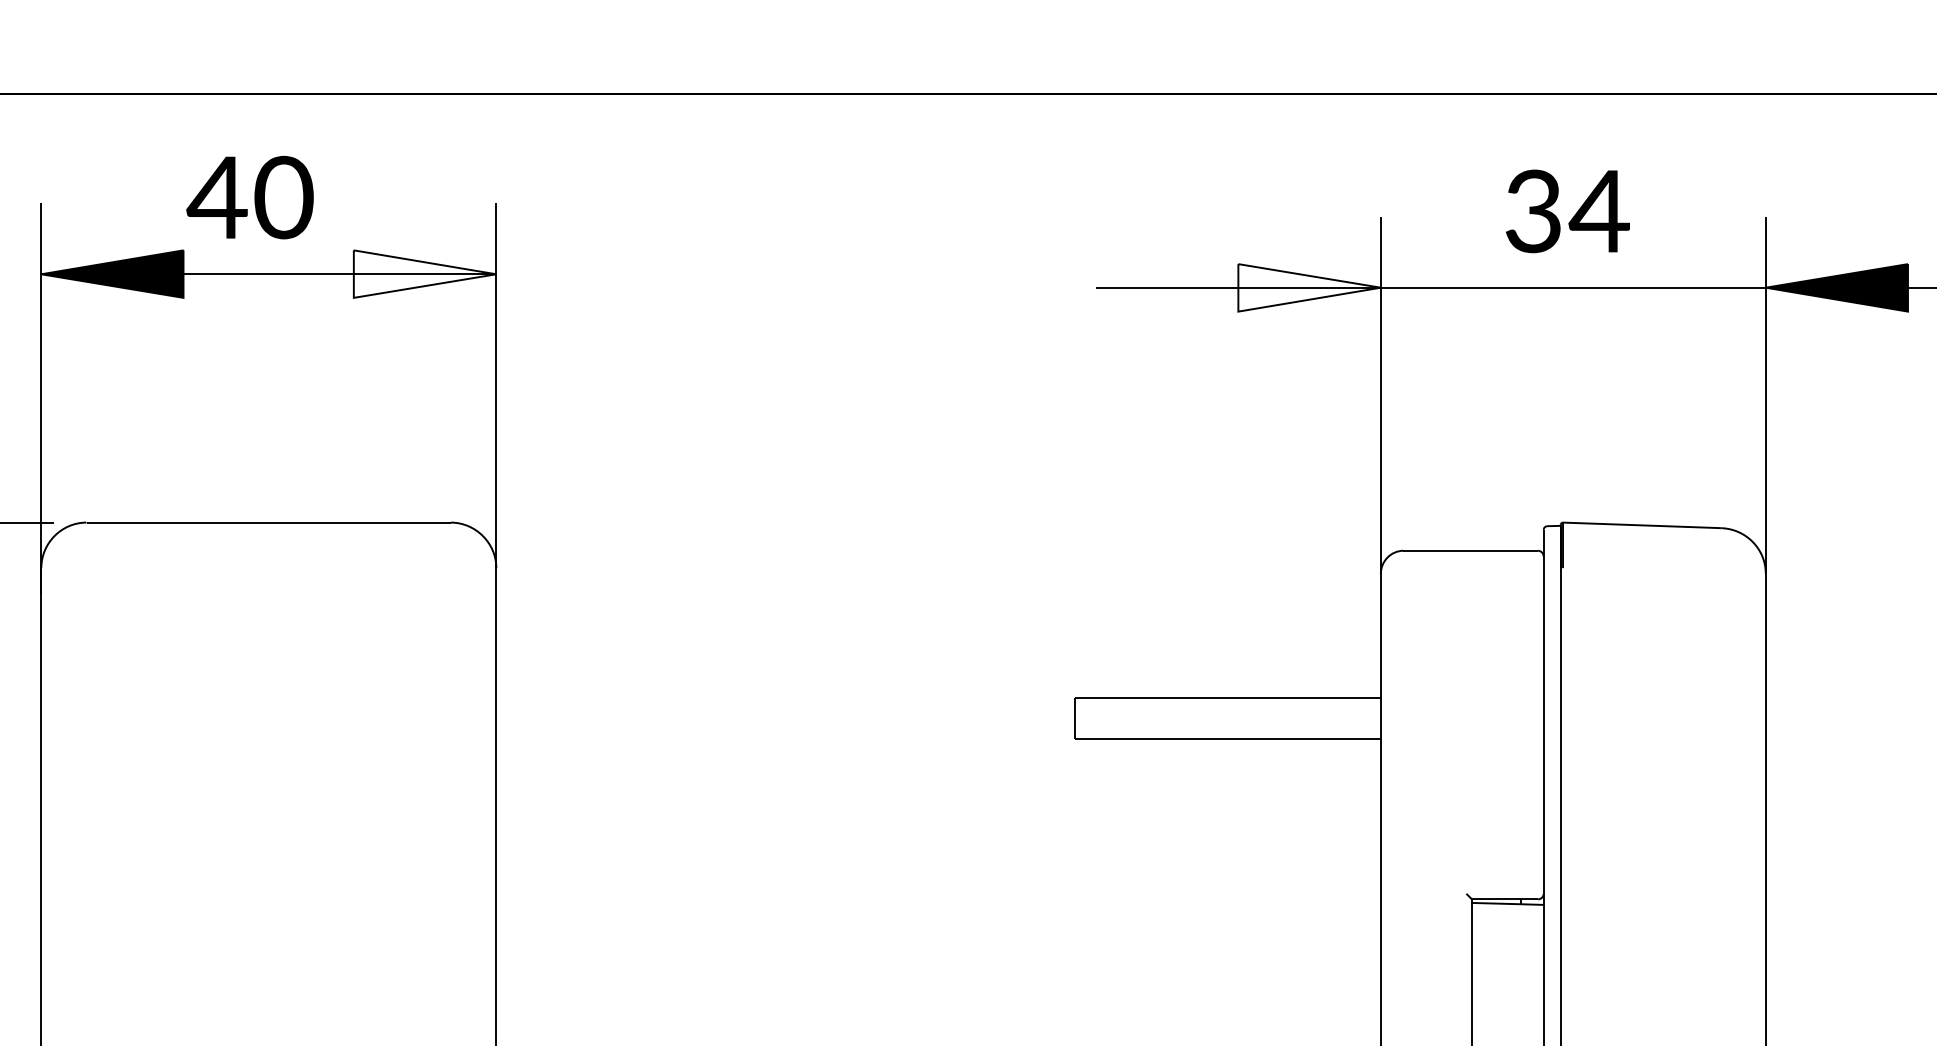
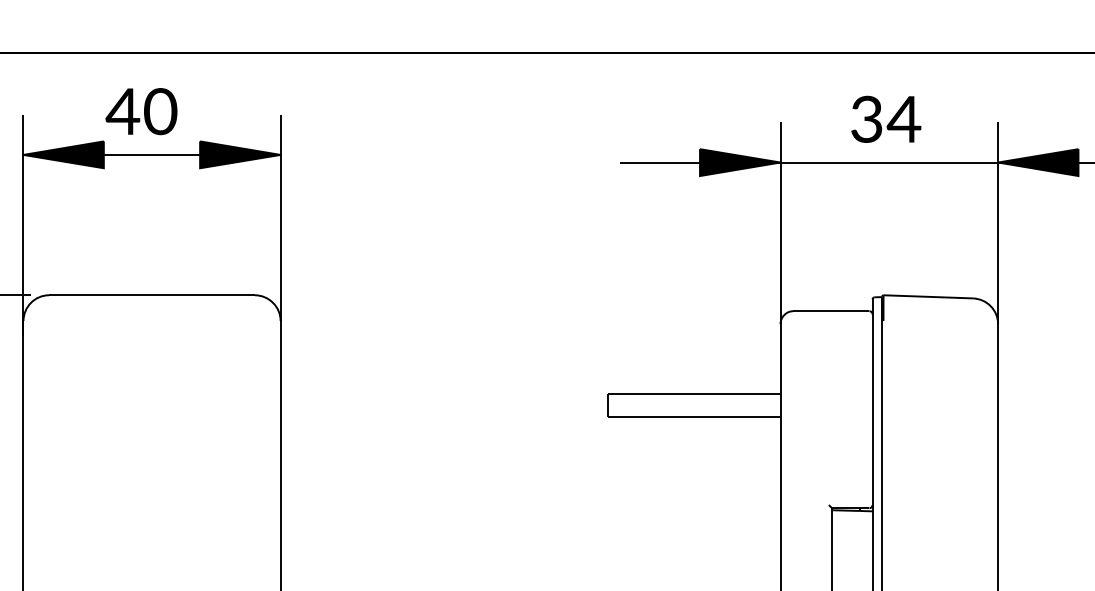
fill: (425, 273) -> (240, 154), added
fill: (1309, 287) -> (740, 162), added

